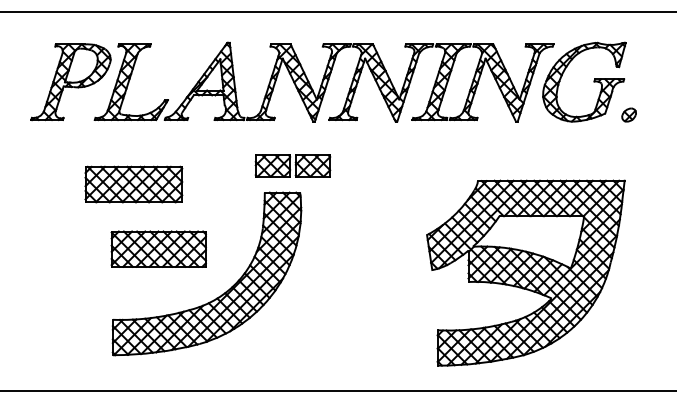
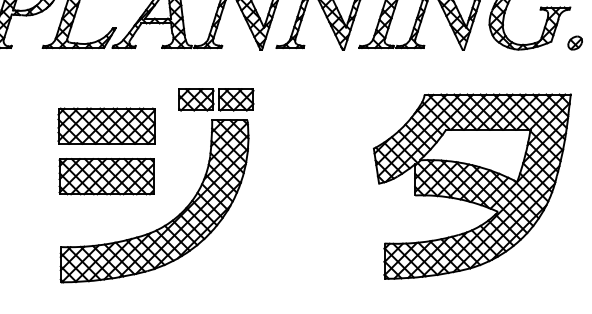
part: (292, 165) -> (215, 99), moved
part: (133, 184) -> (106, 126), moved
part: (525, 272) -> (471, 185), moved

